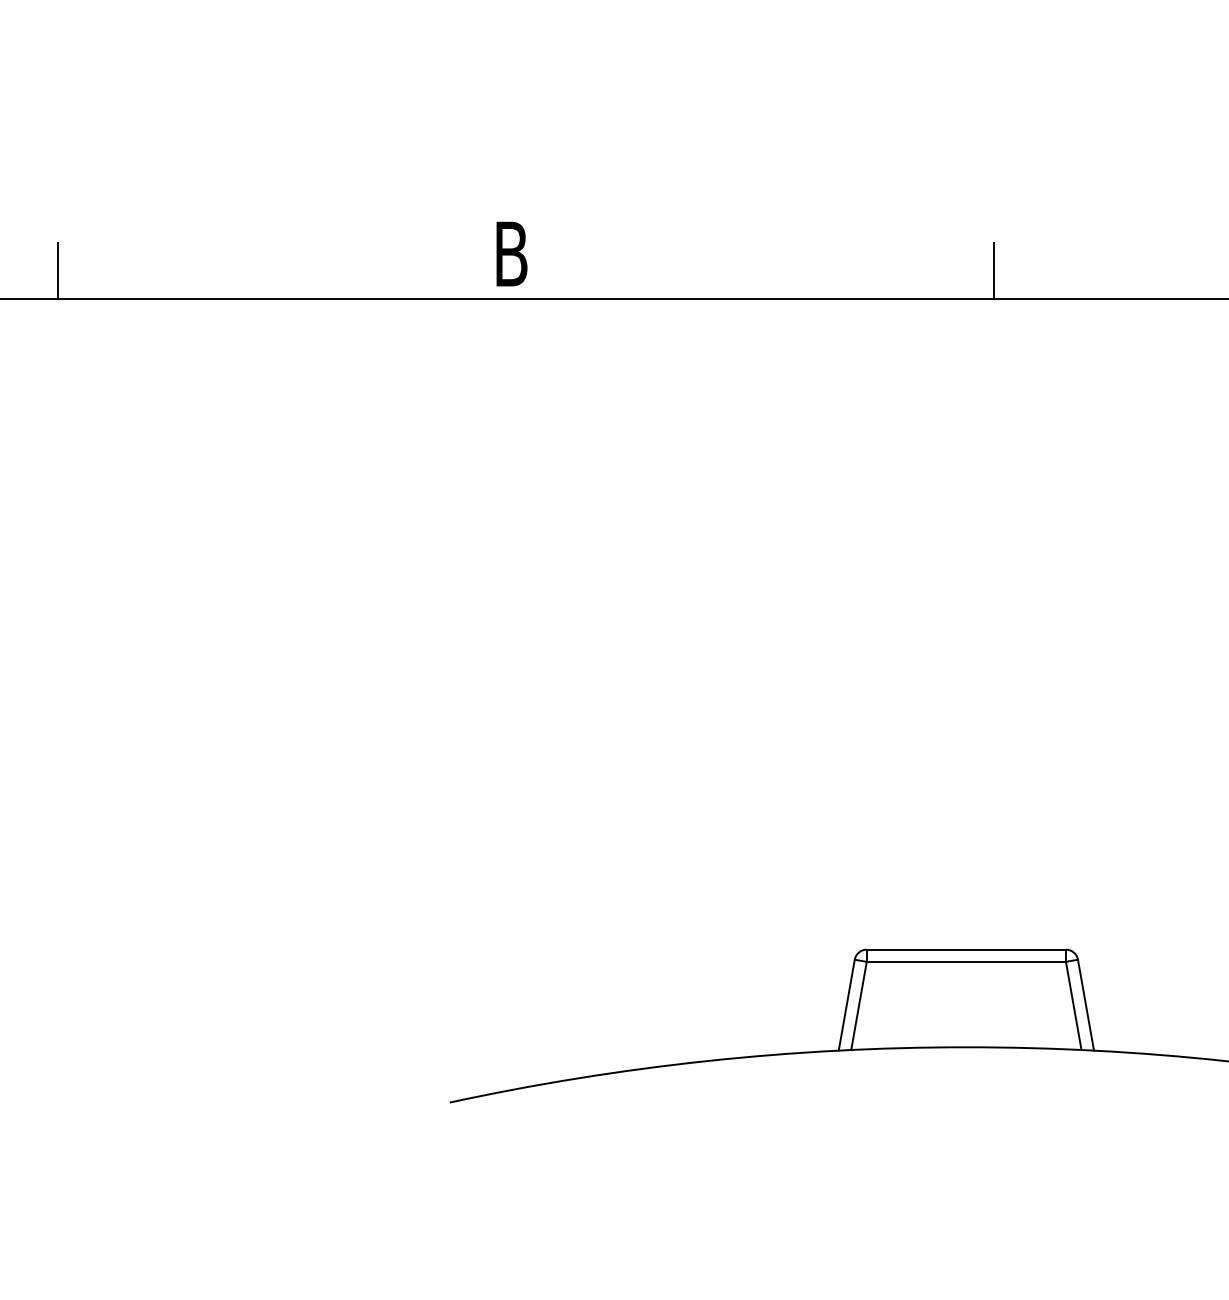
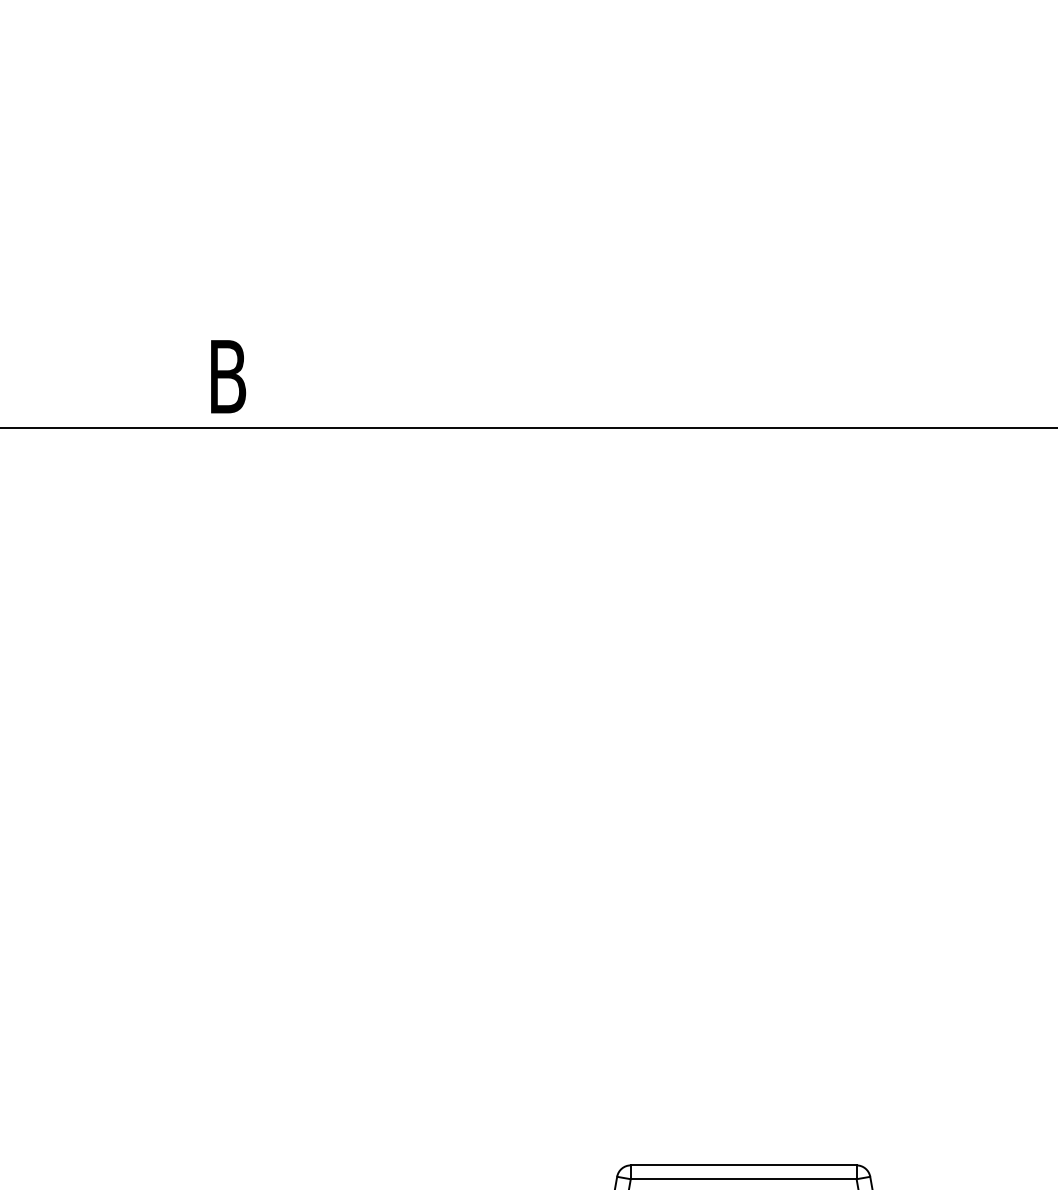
line: (993, 270) -> (774, 395), removed

